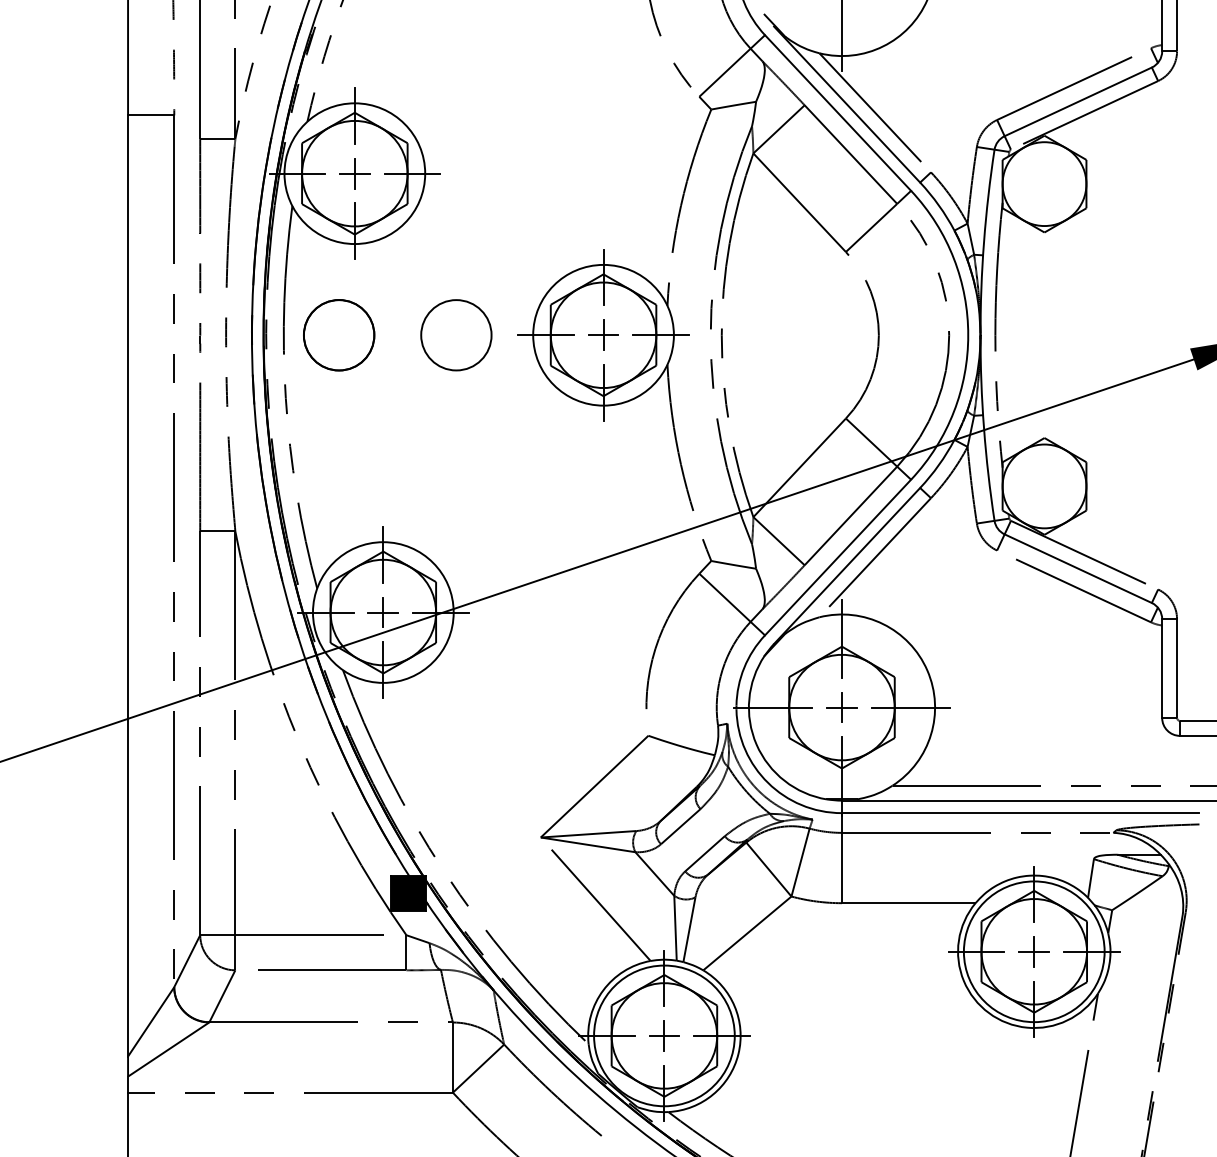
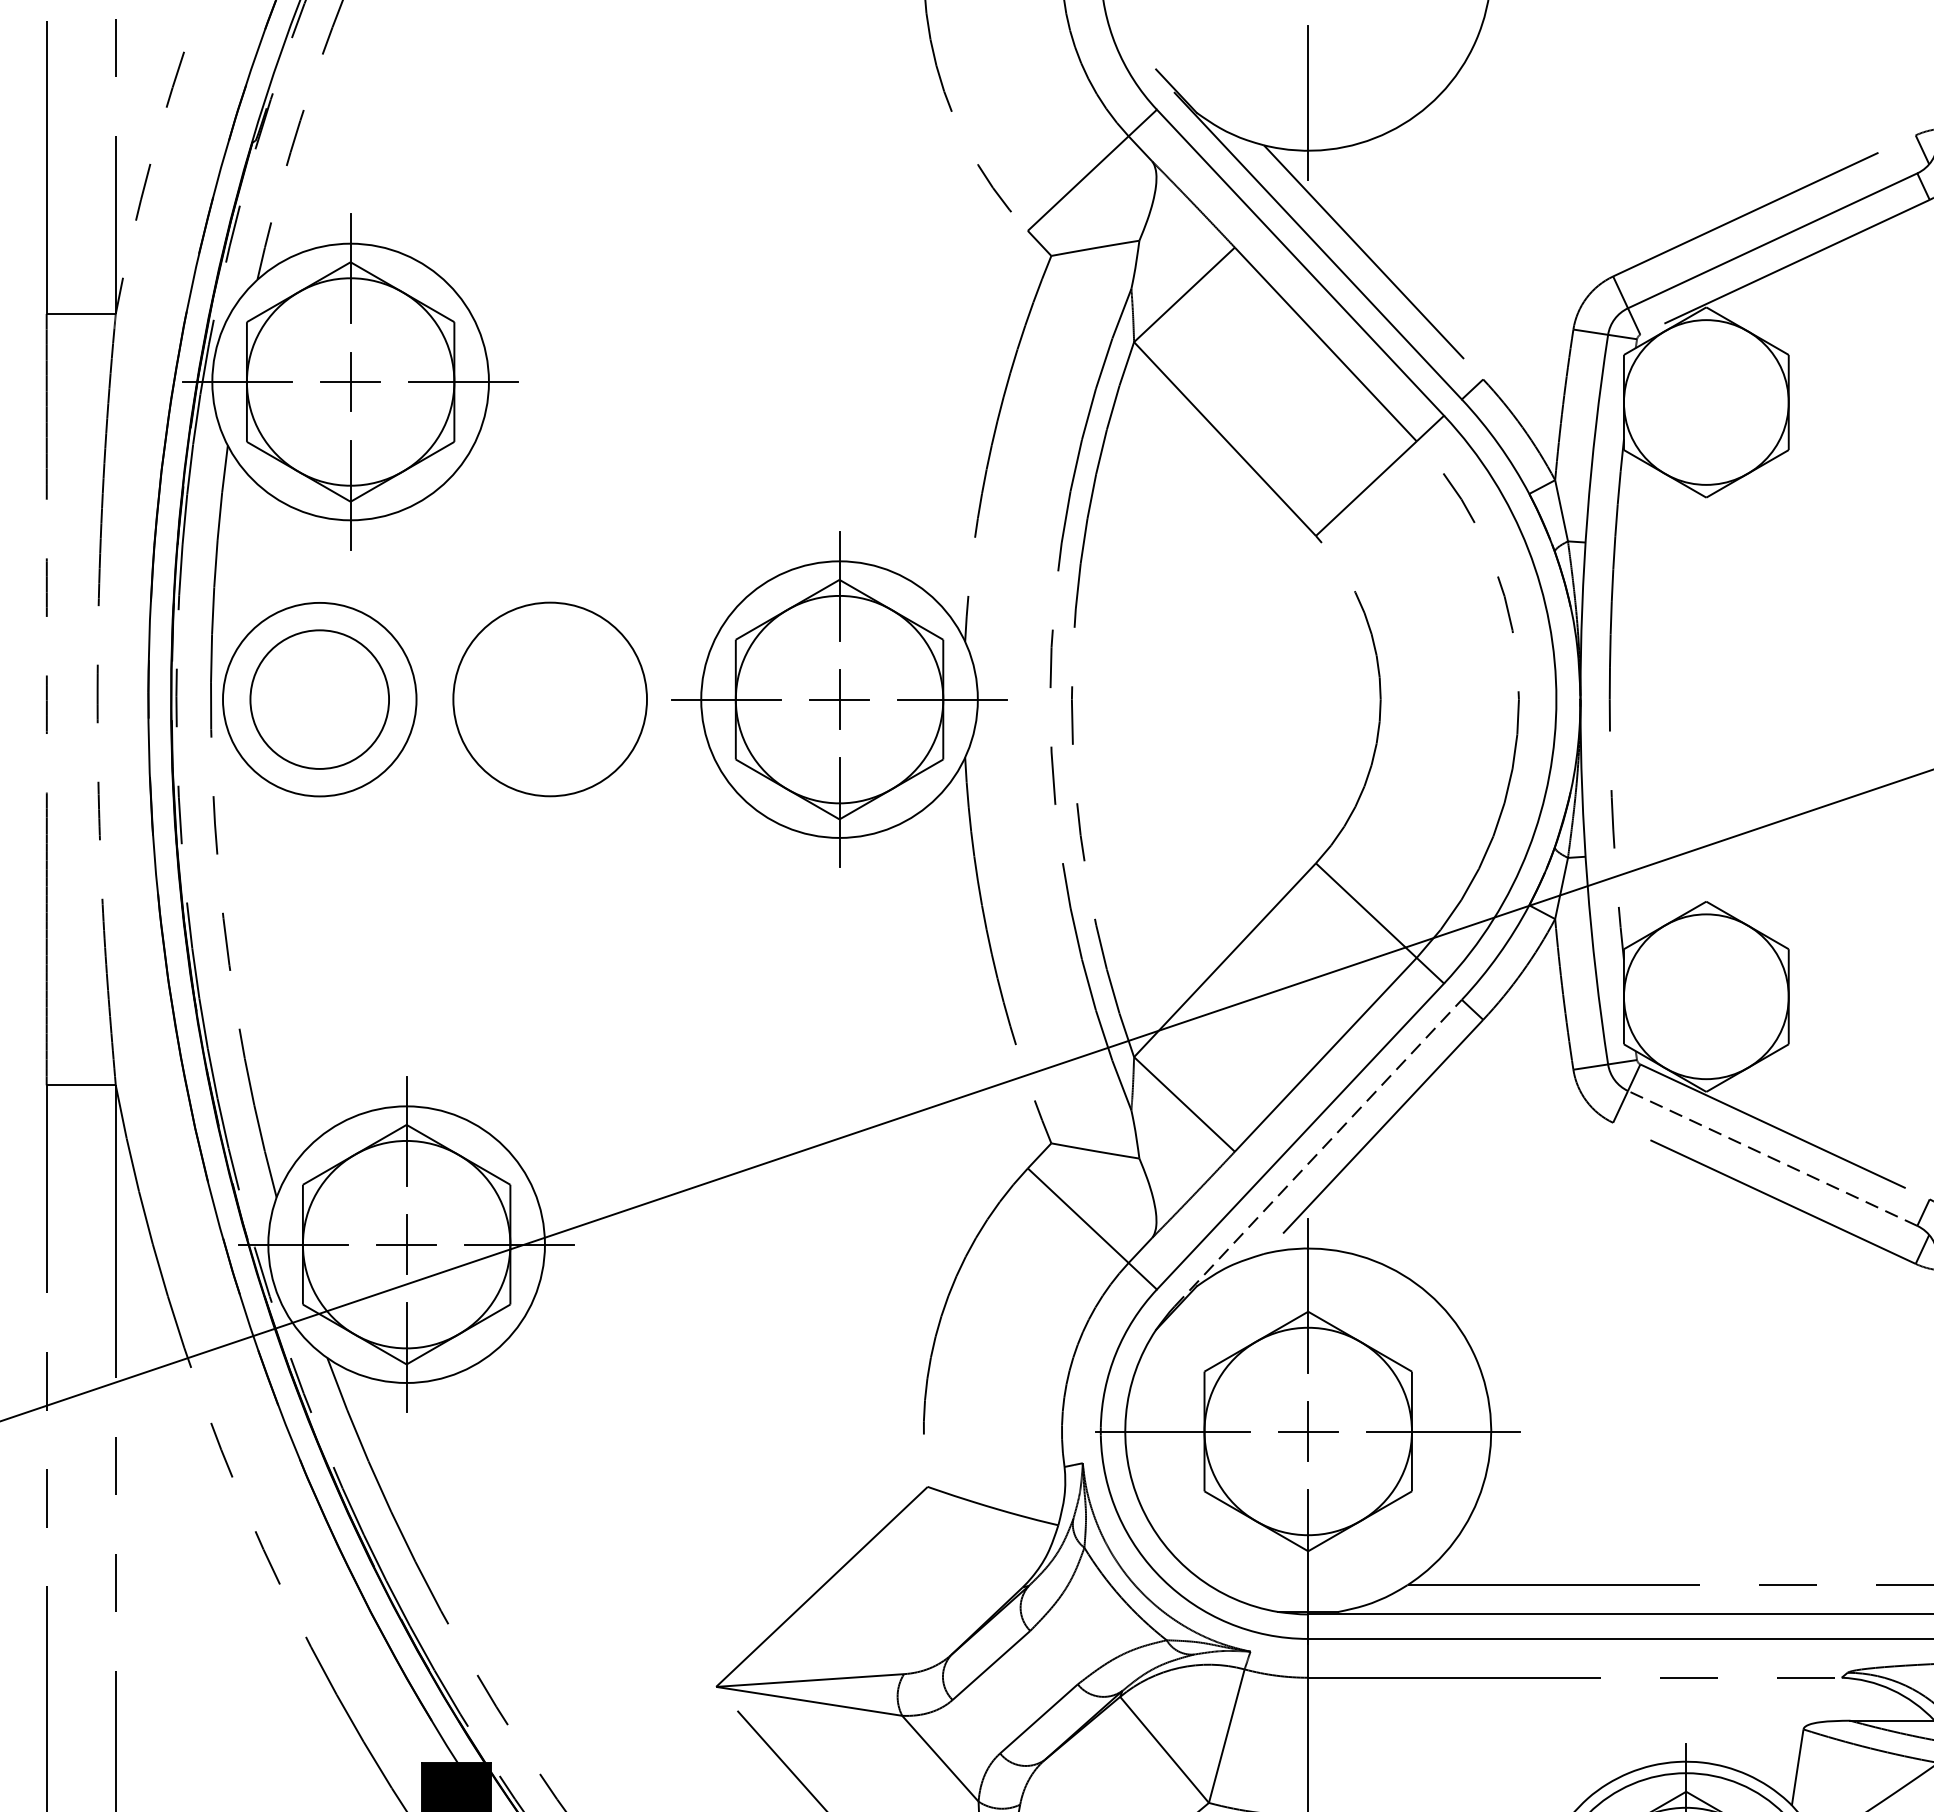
circle: (338, 335) -> (318, 700), size x1.4
circle: (456, 335) -> (550, 700), size x1.4
line: (847, 565) -> (1319, 1152), solid -> dashed
line: (1077, 568) -> (1771, 1158), solid -> dashed

